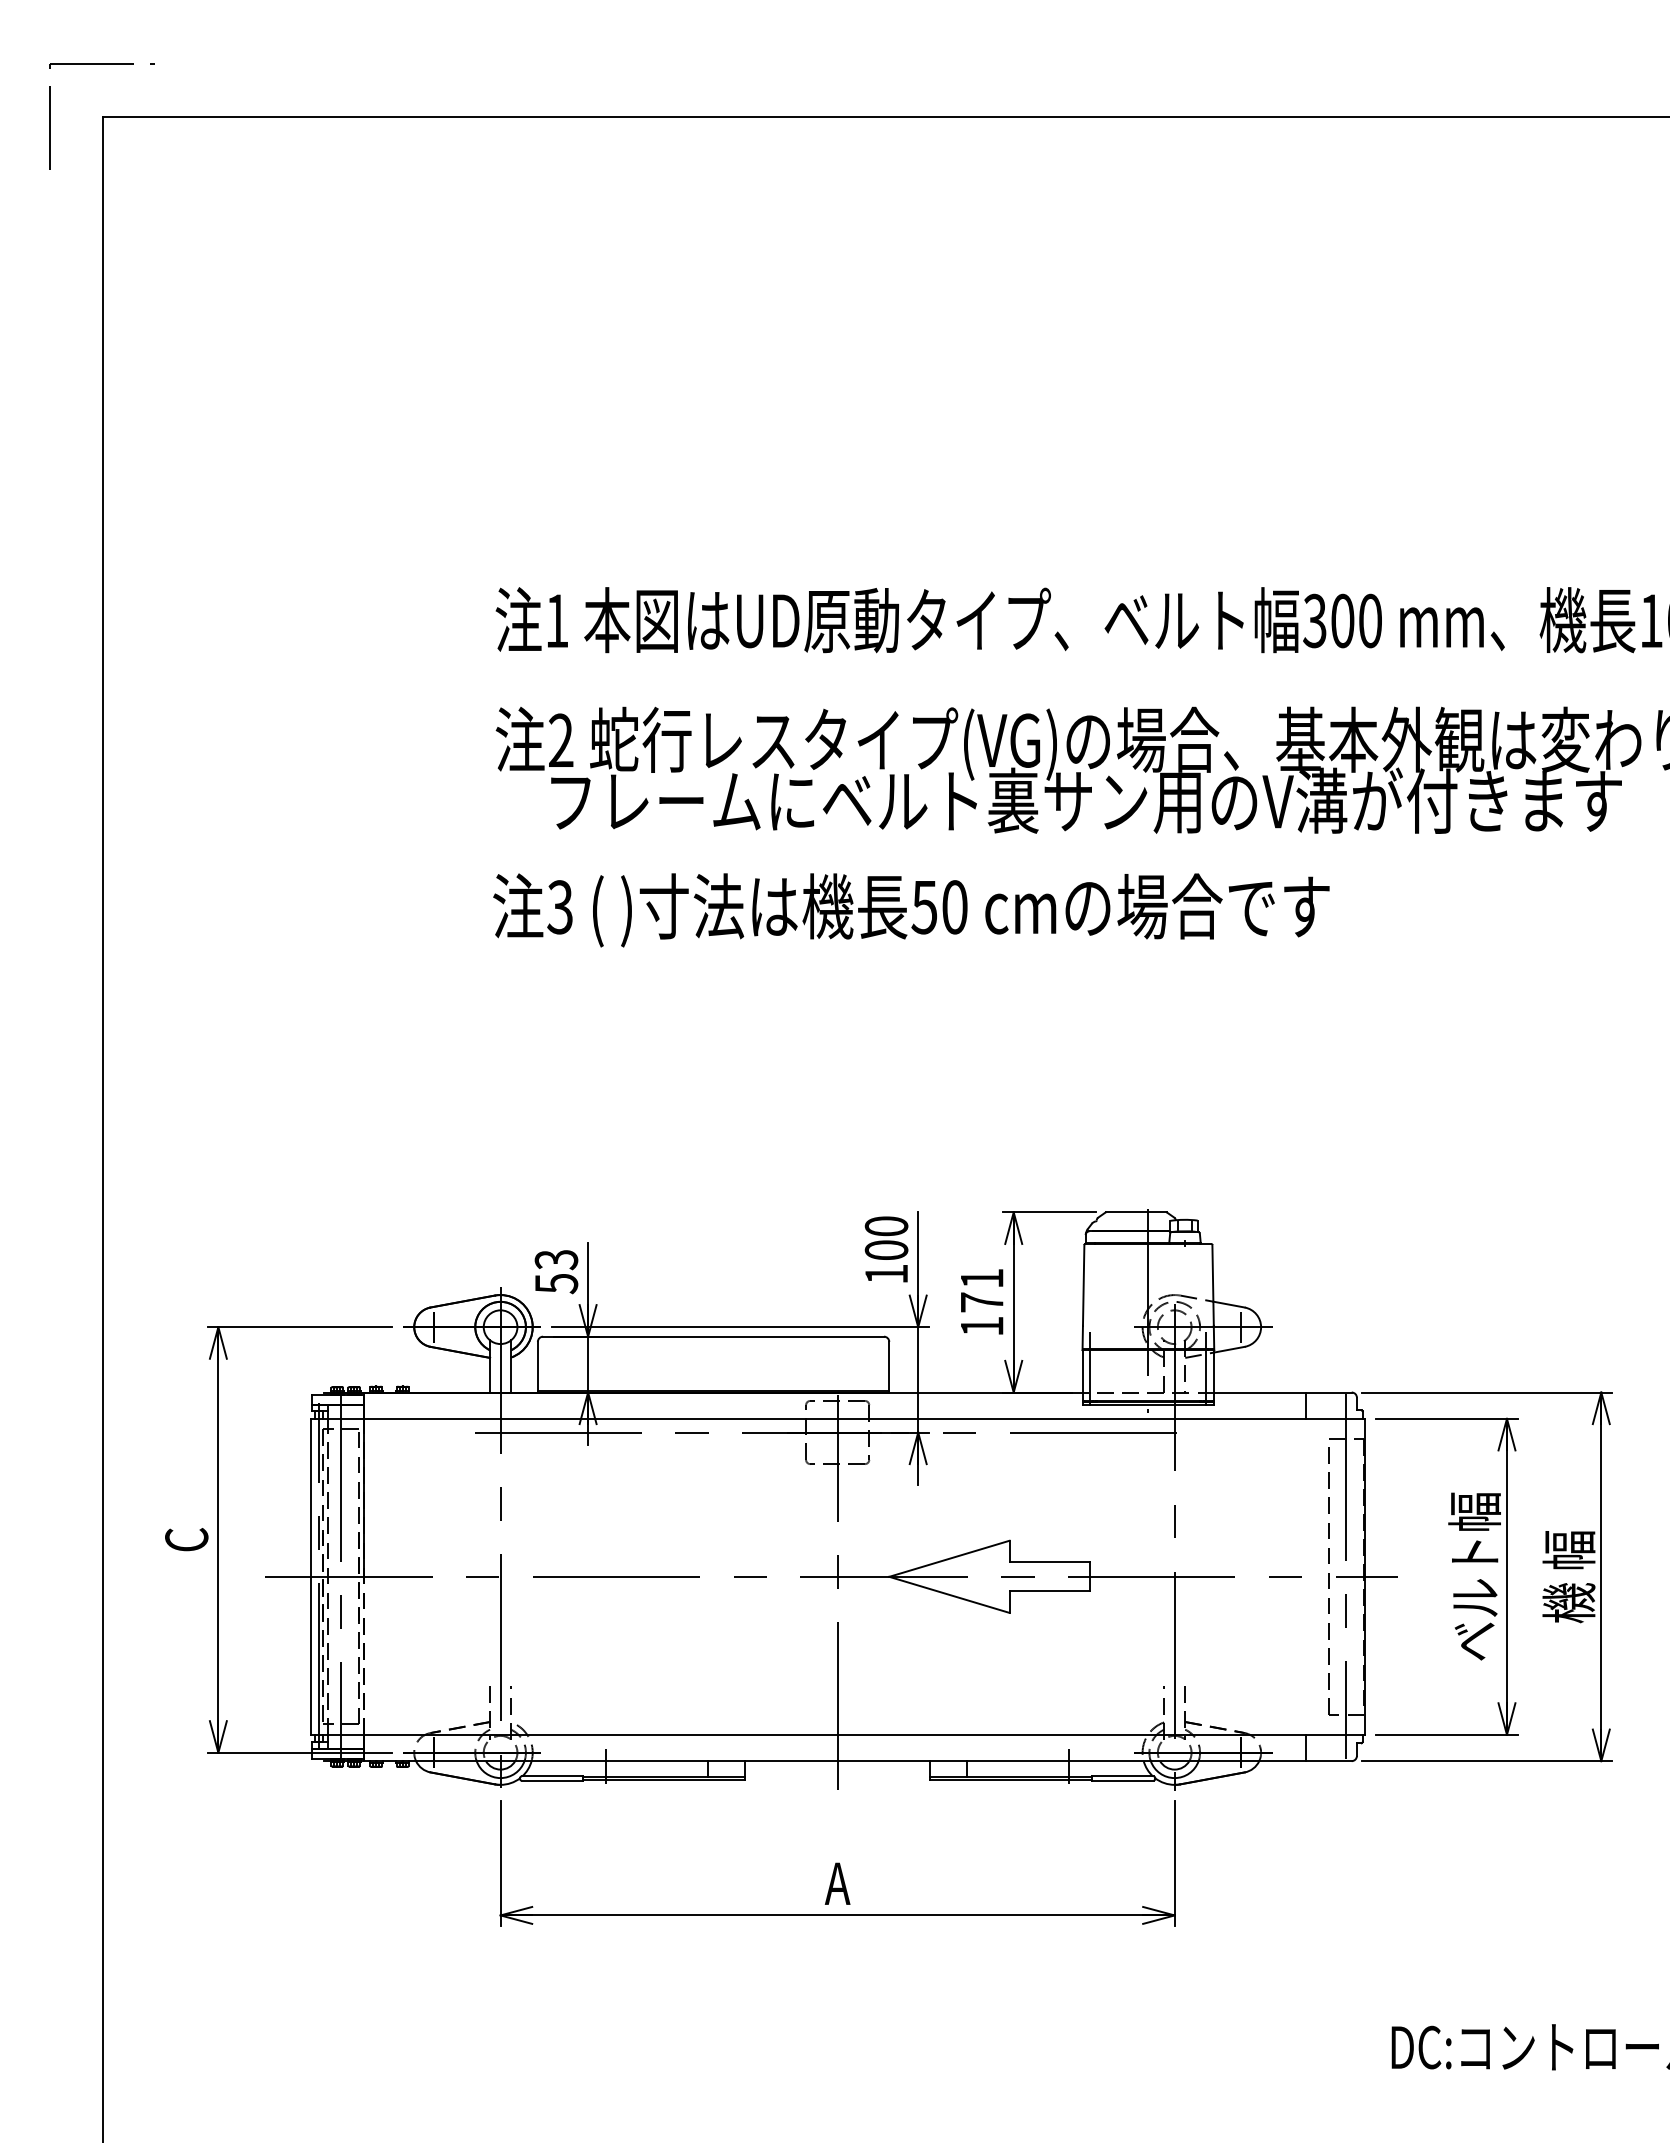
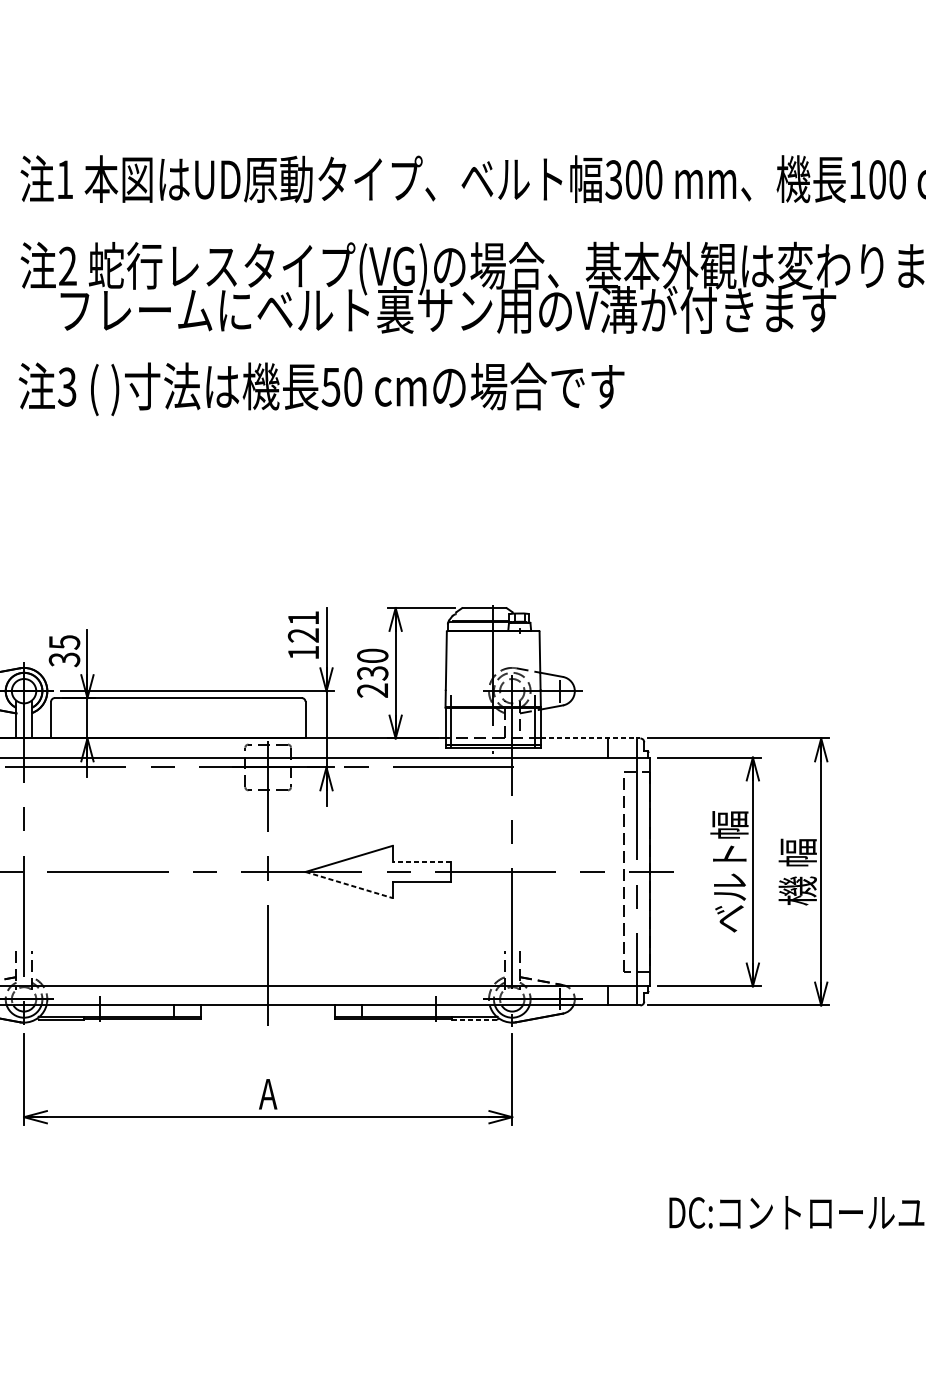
text: (886, 1238) -> (303, 626), 100 -> 121
text: (555, 1271) -> (63, 650), 53 -> 35
text: (981, 1302) -> (372, 673), 171 -> 230
line: (1282, 1392) -> (590, 738), solid -> dashed
line: (1049, 1562) -> (421, 861), solid -> dashed
line: (949, 1594) -> (349, 884), solid -> dashed
line: (1122, 1780) -> (474, 1019), solid -> dashed

